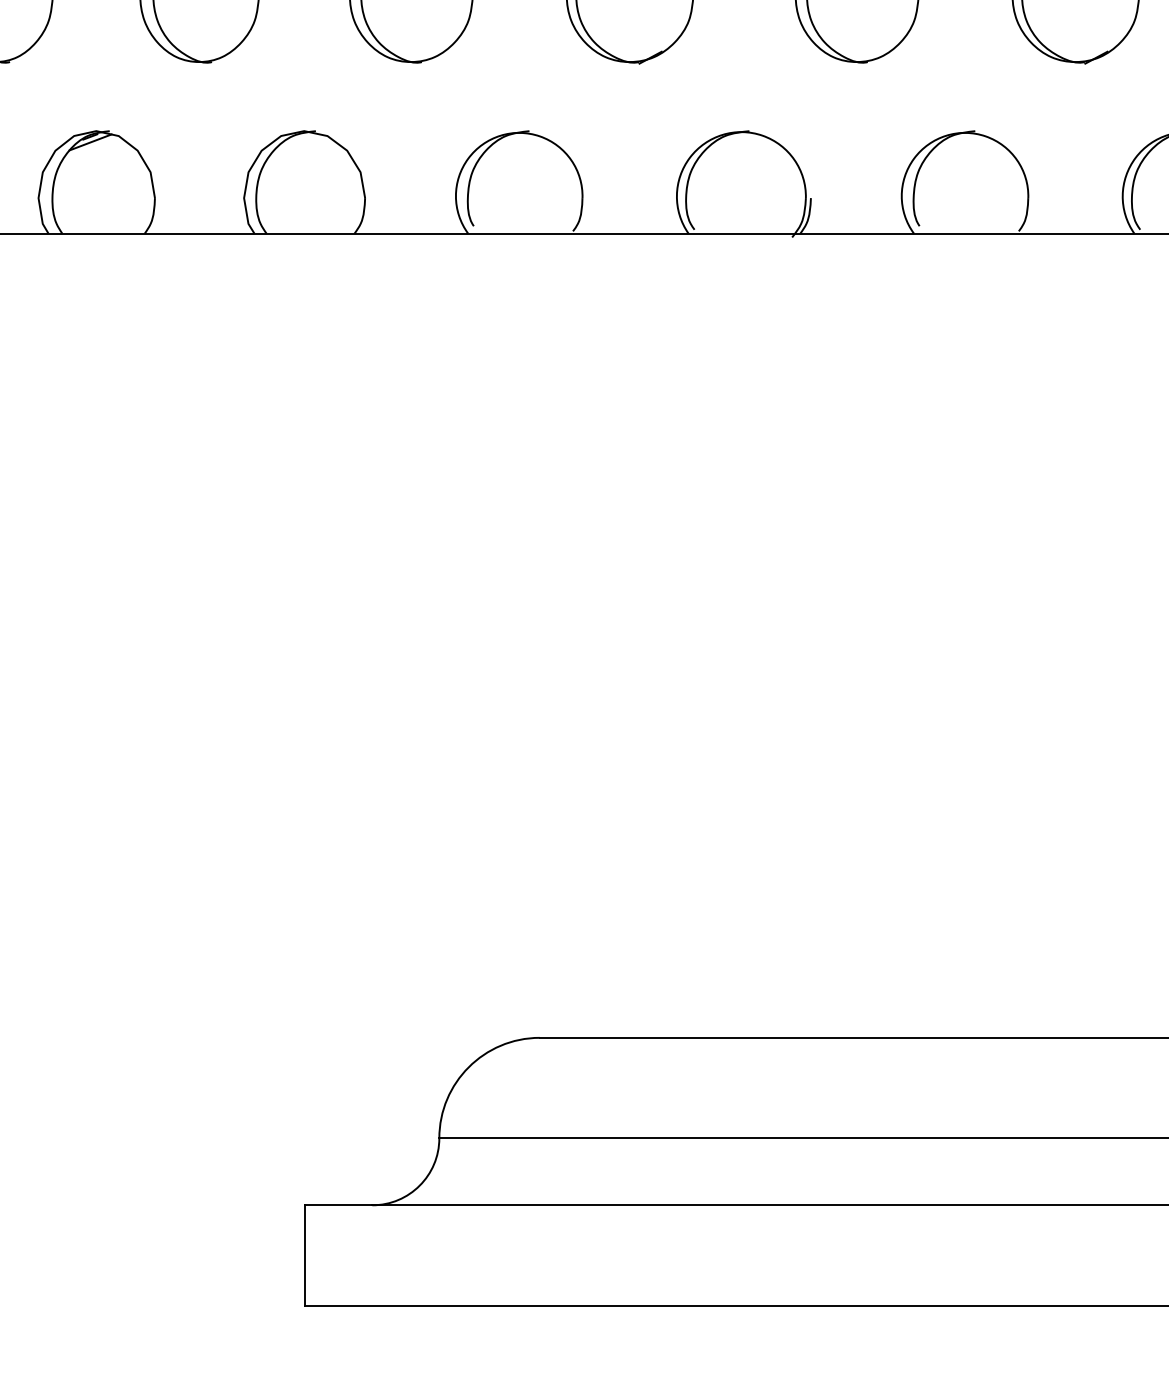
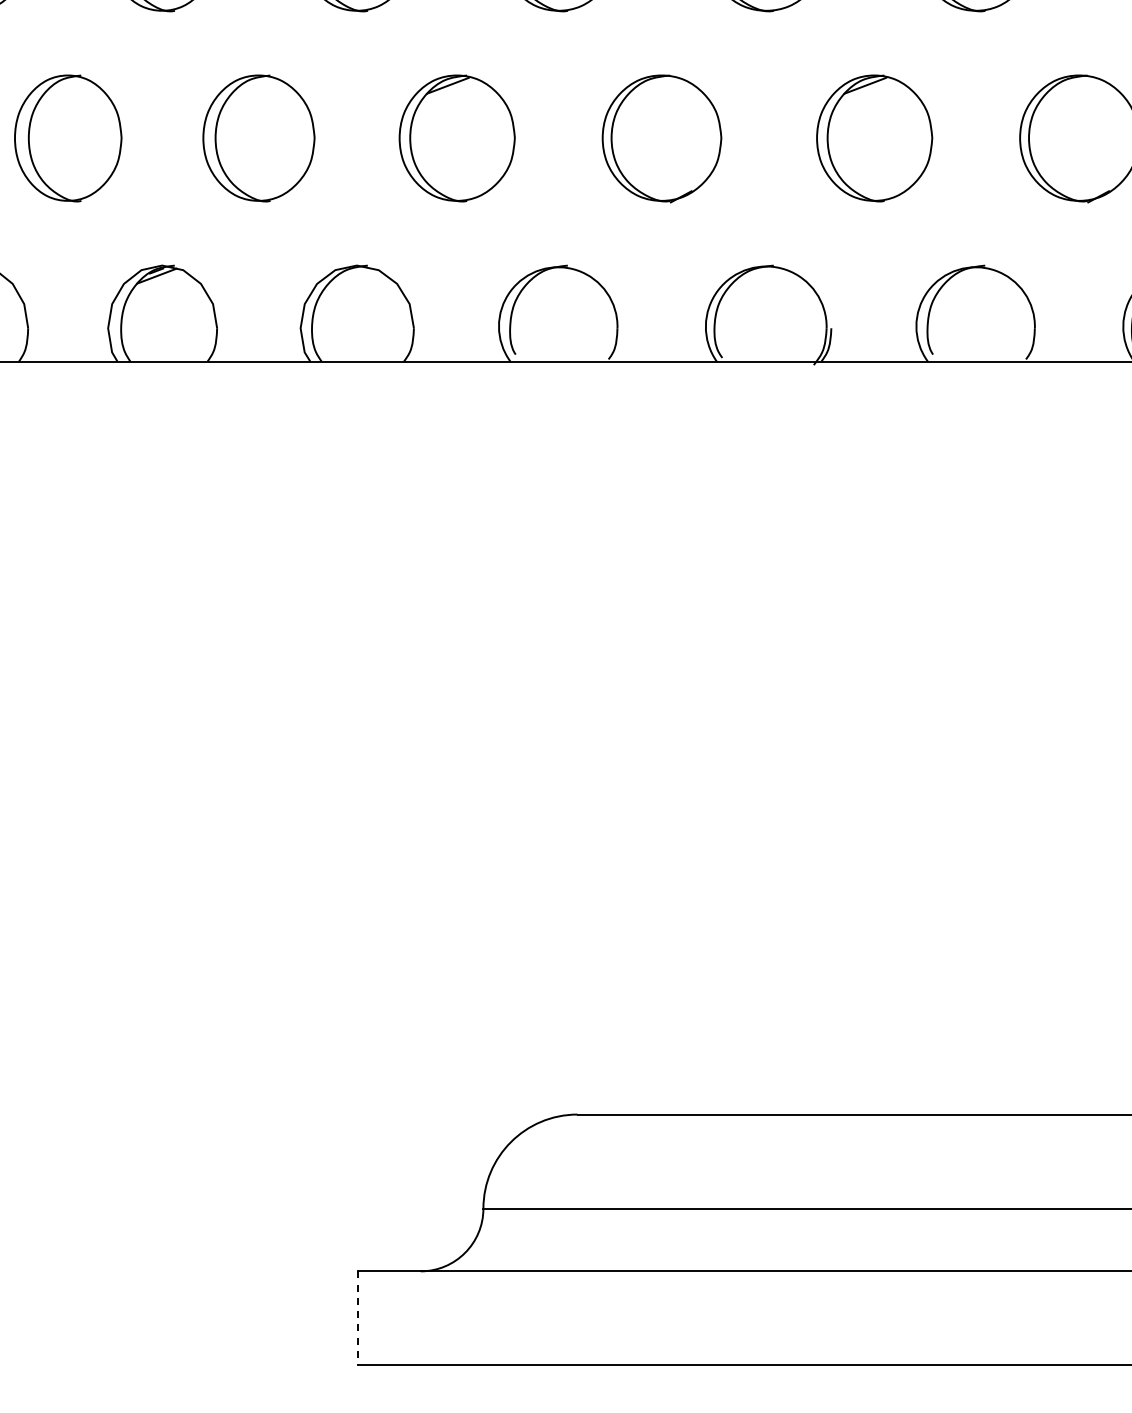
line: (305, 1255) -> (358, 1318), solid -> dashed

